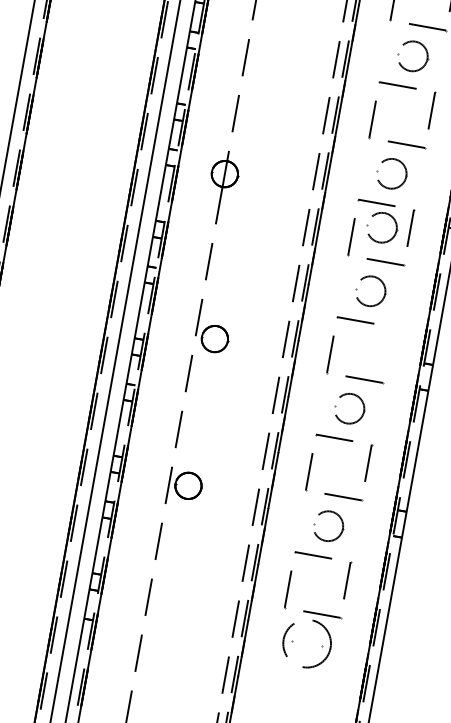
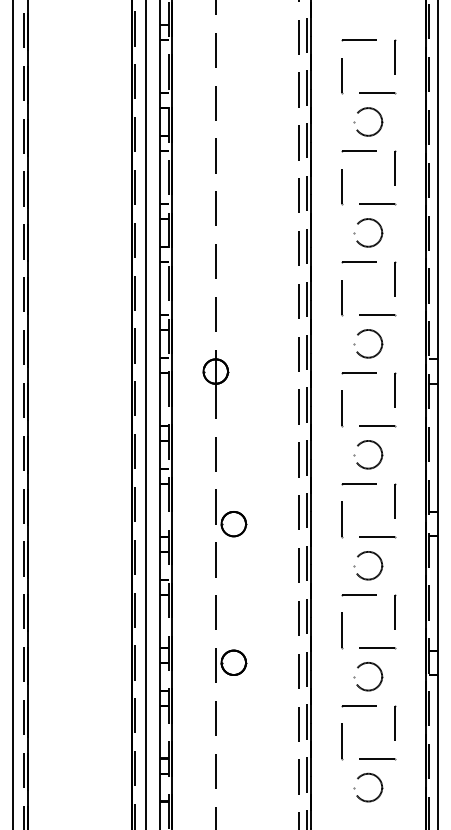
part: (391, 218) -> (375, 384), removed
line: (390, 344) -> (395, 500), added
circle: (307, 643) -> (368, 787), size x0.62

